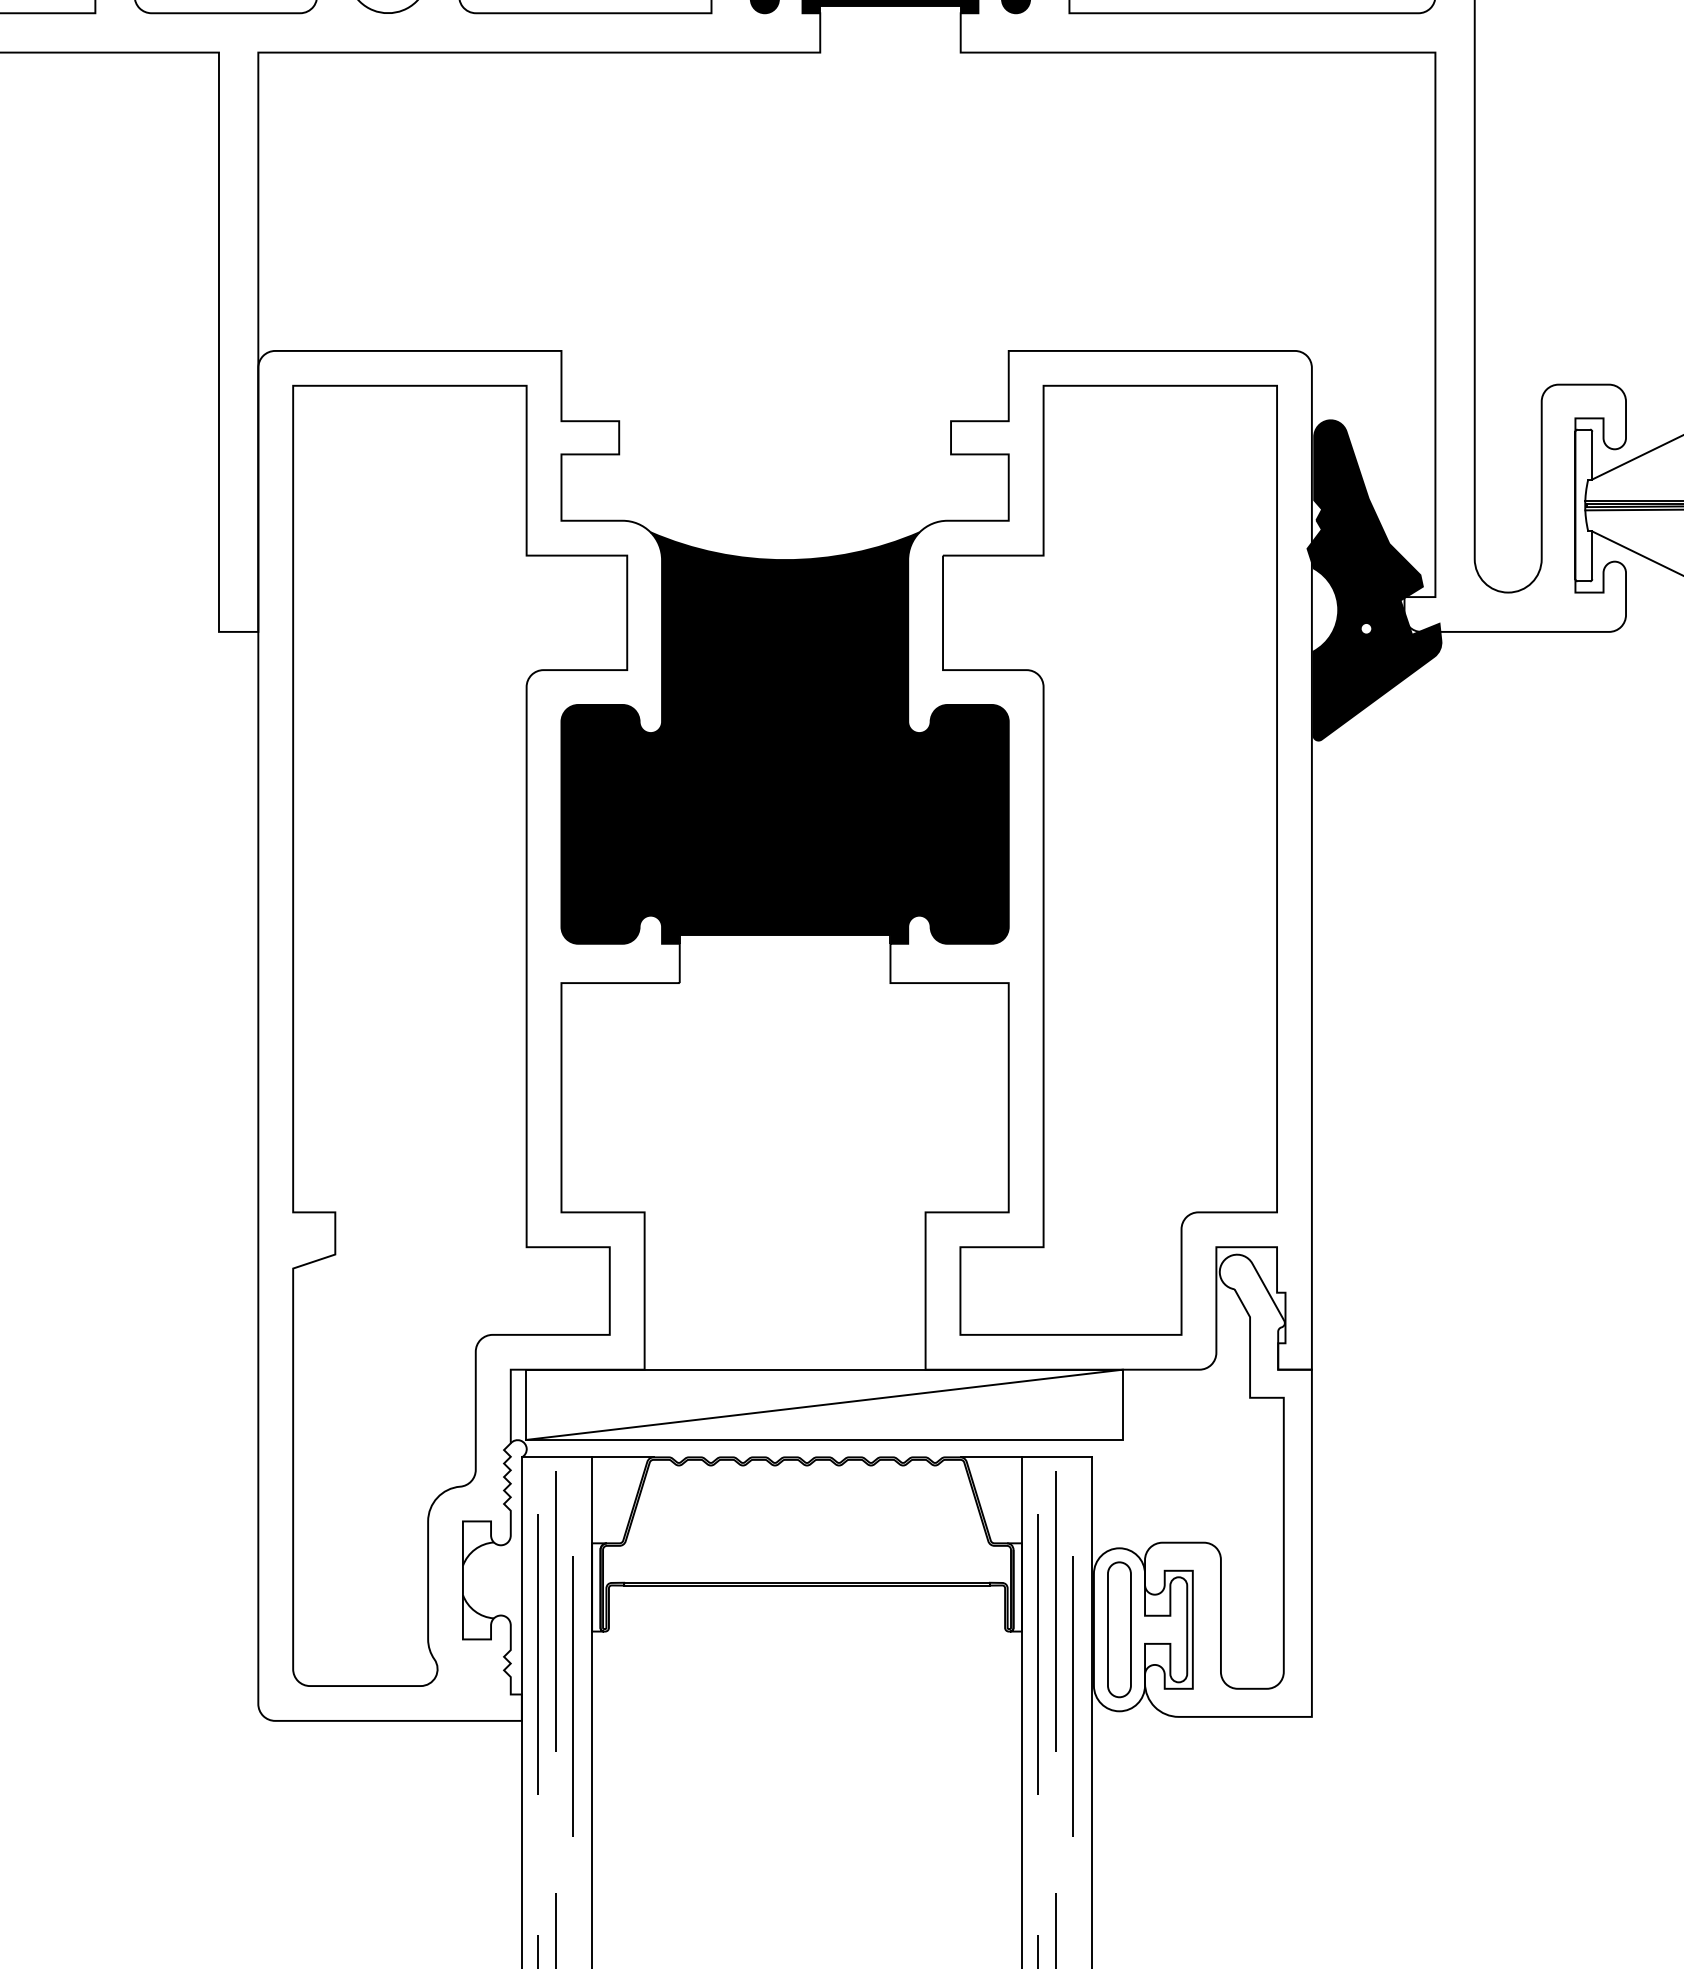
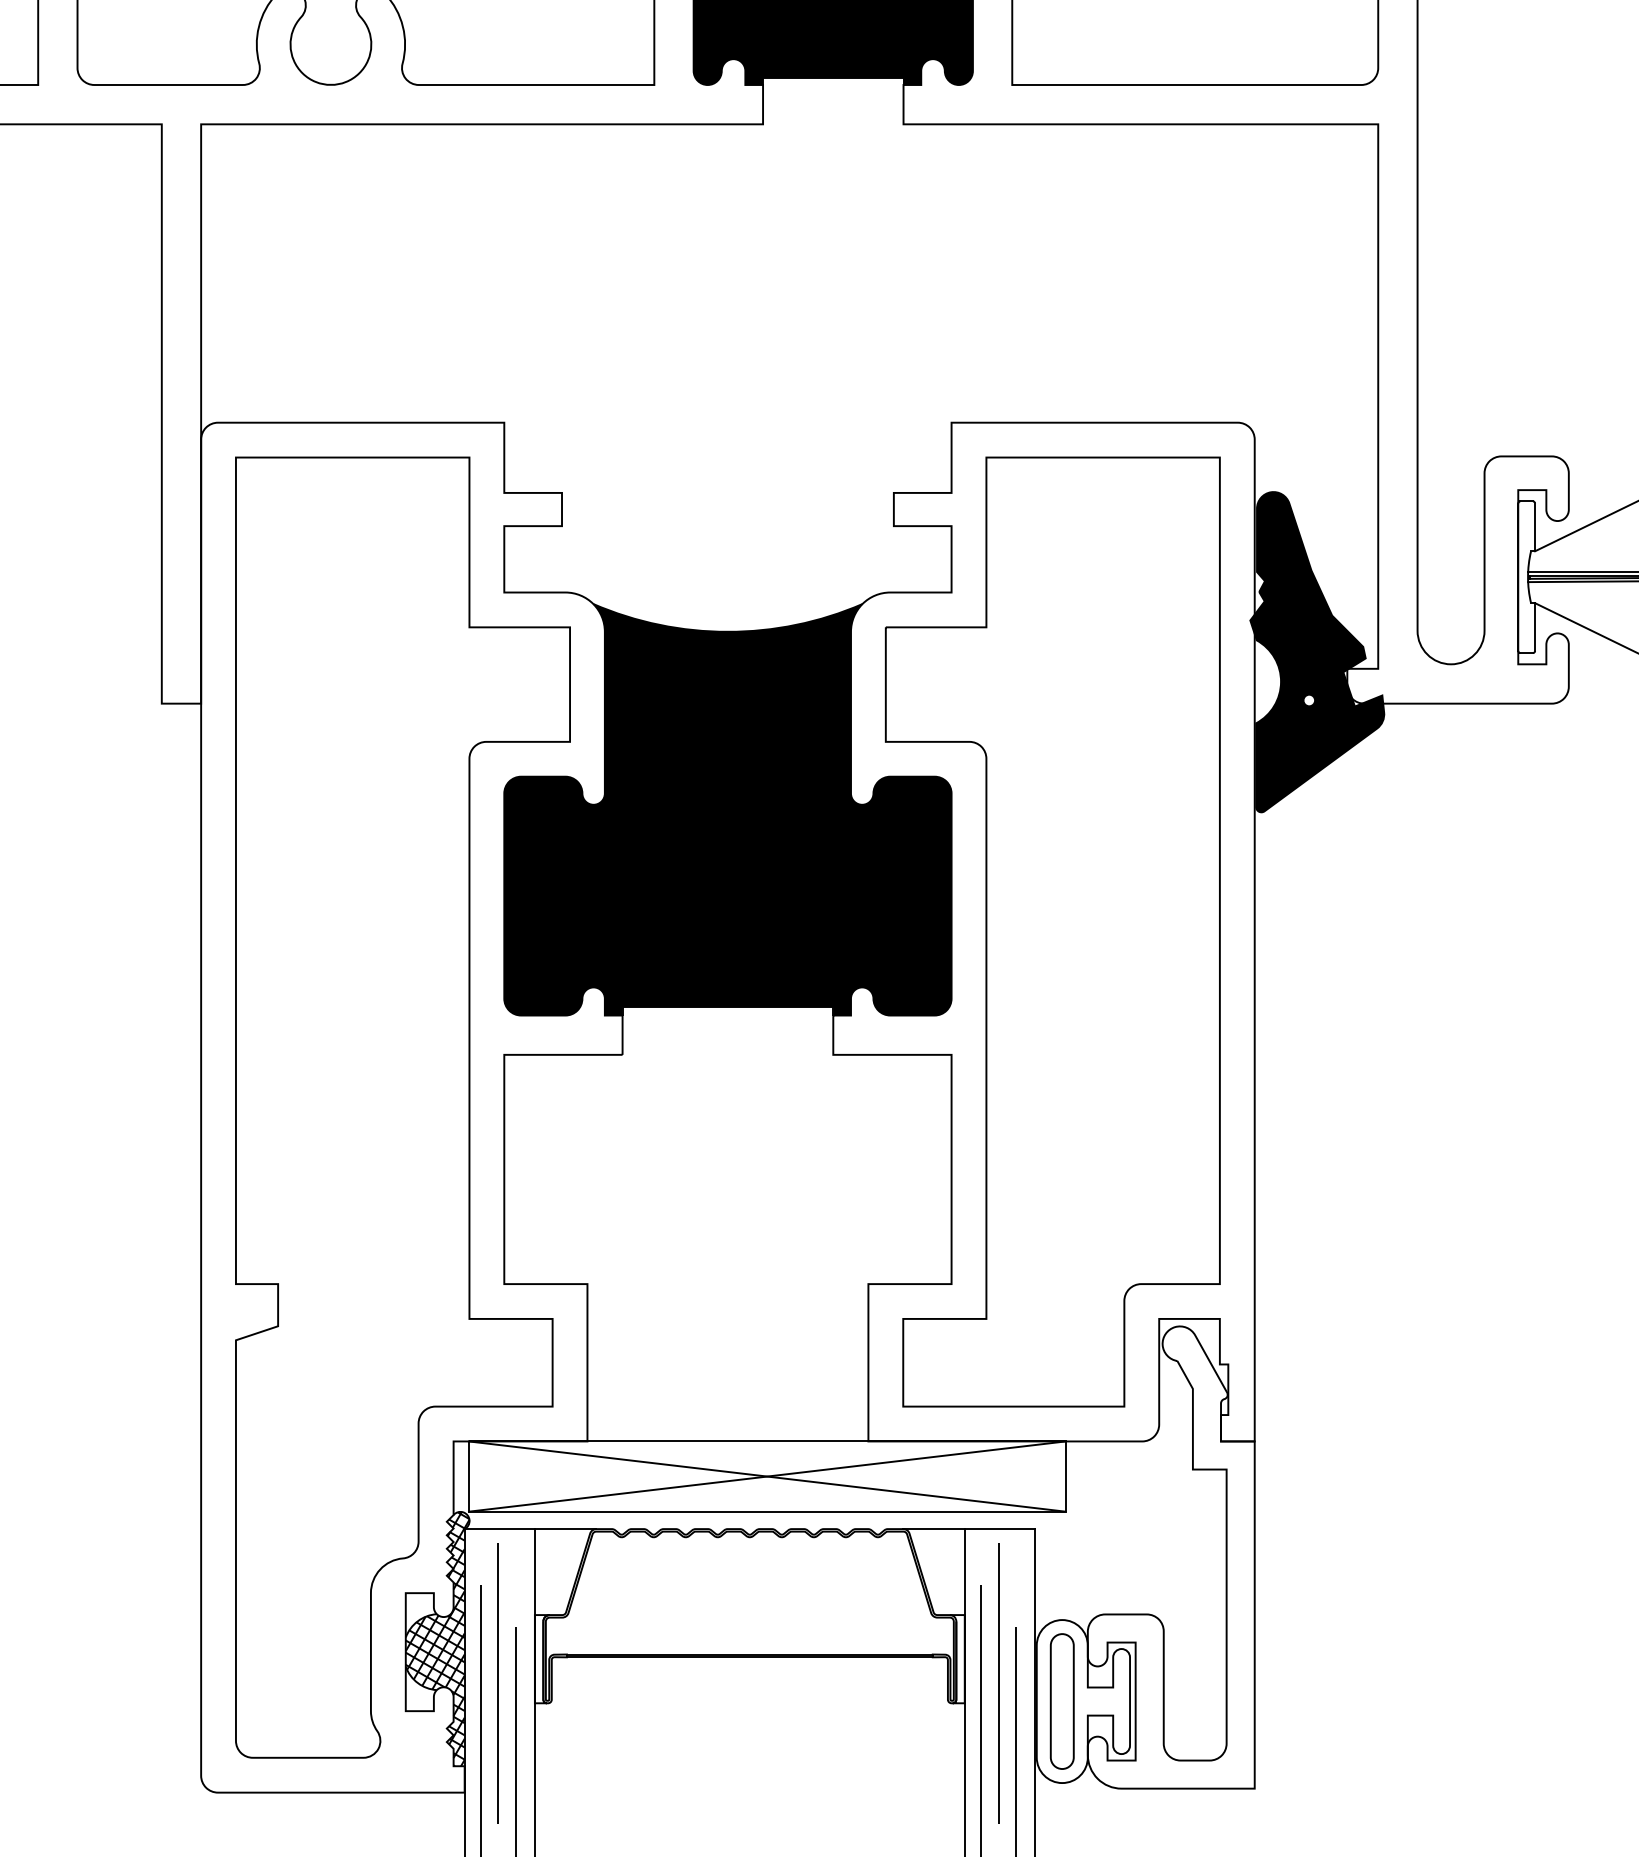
line: (824, 1404) -> (767, 1476), added
hatch: (494, 1567) -> (437, 1639), added

